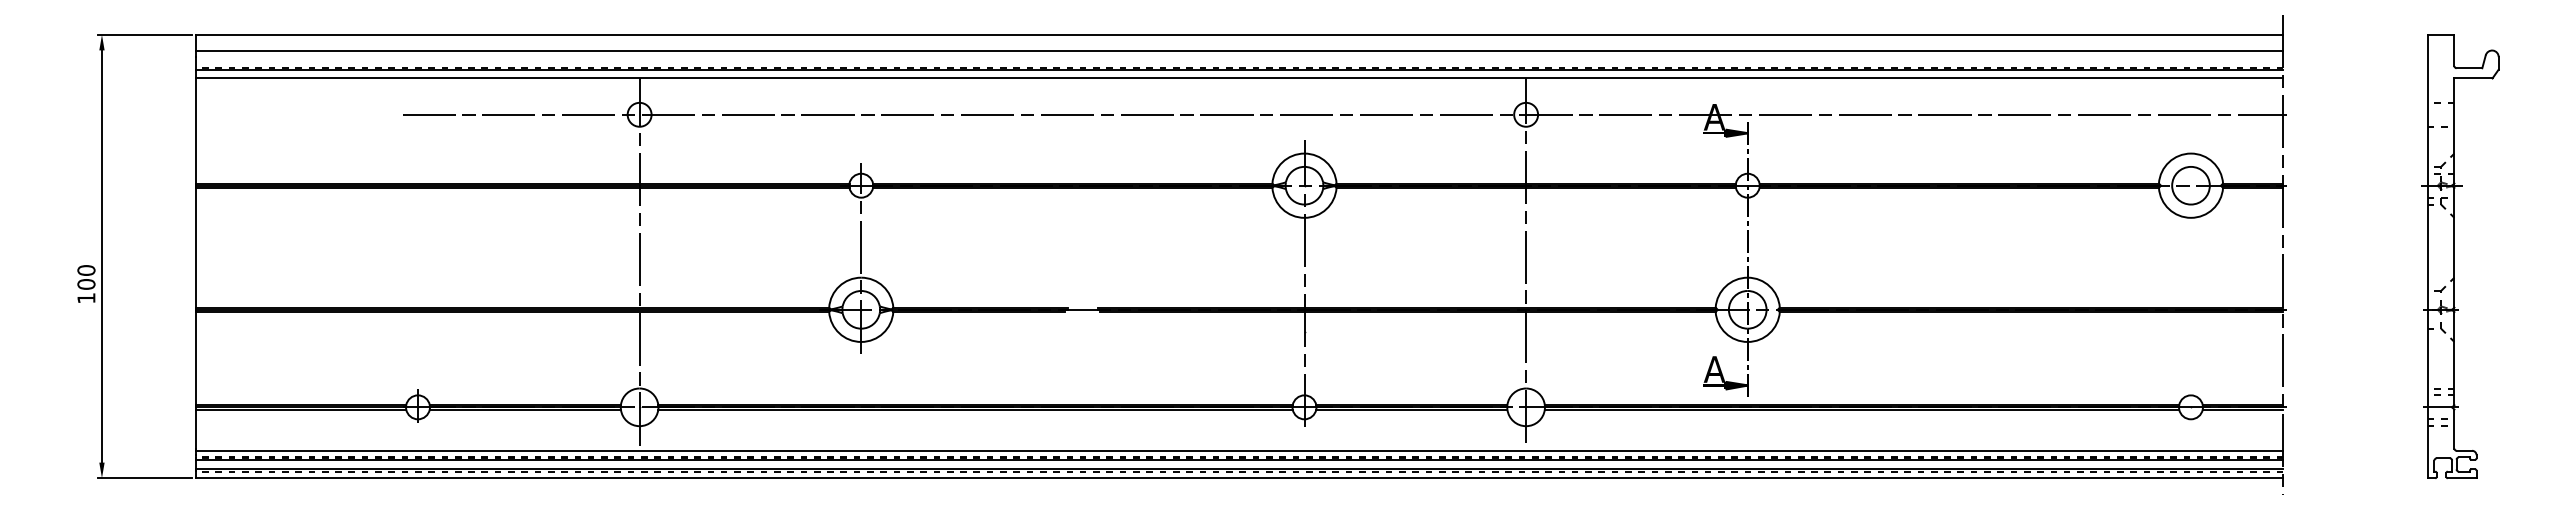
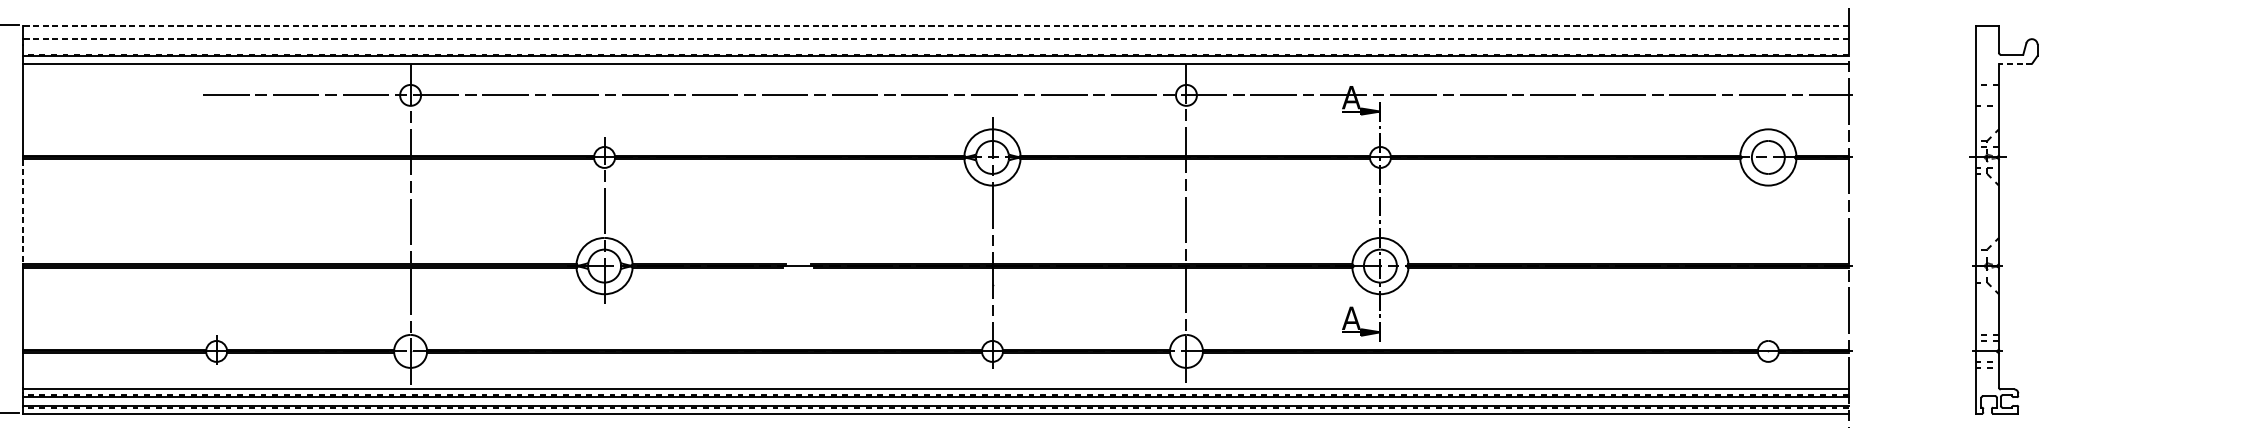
line: (1239, 35) -> (935, 26), solid -> dashed
line: (1239, 50) -> (935, 39), solid -> dashed
line: (2472, 78) -> (2014, 63), solid -> dashed
line: (196, 247) -> (22, 211), solid -> dashed

